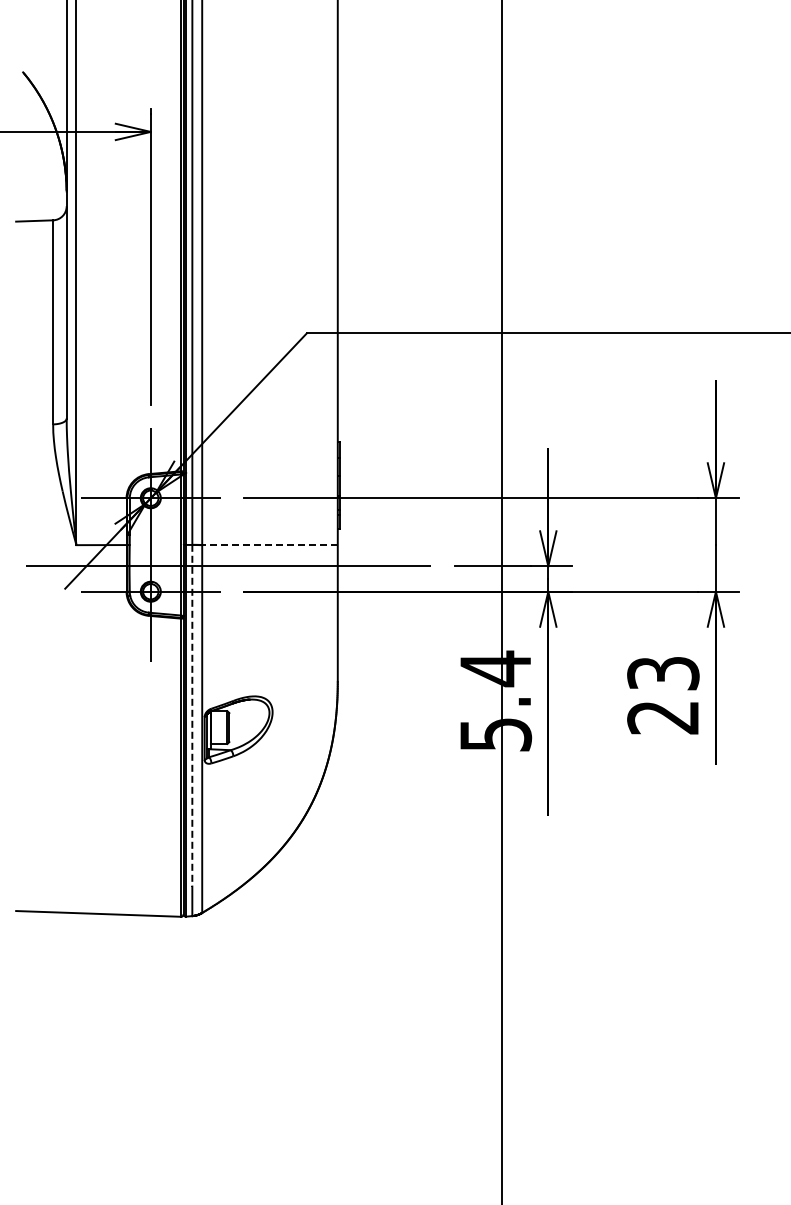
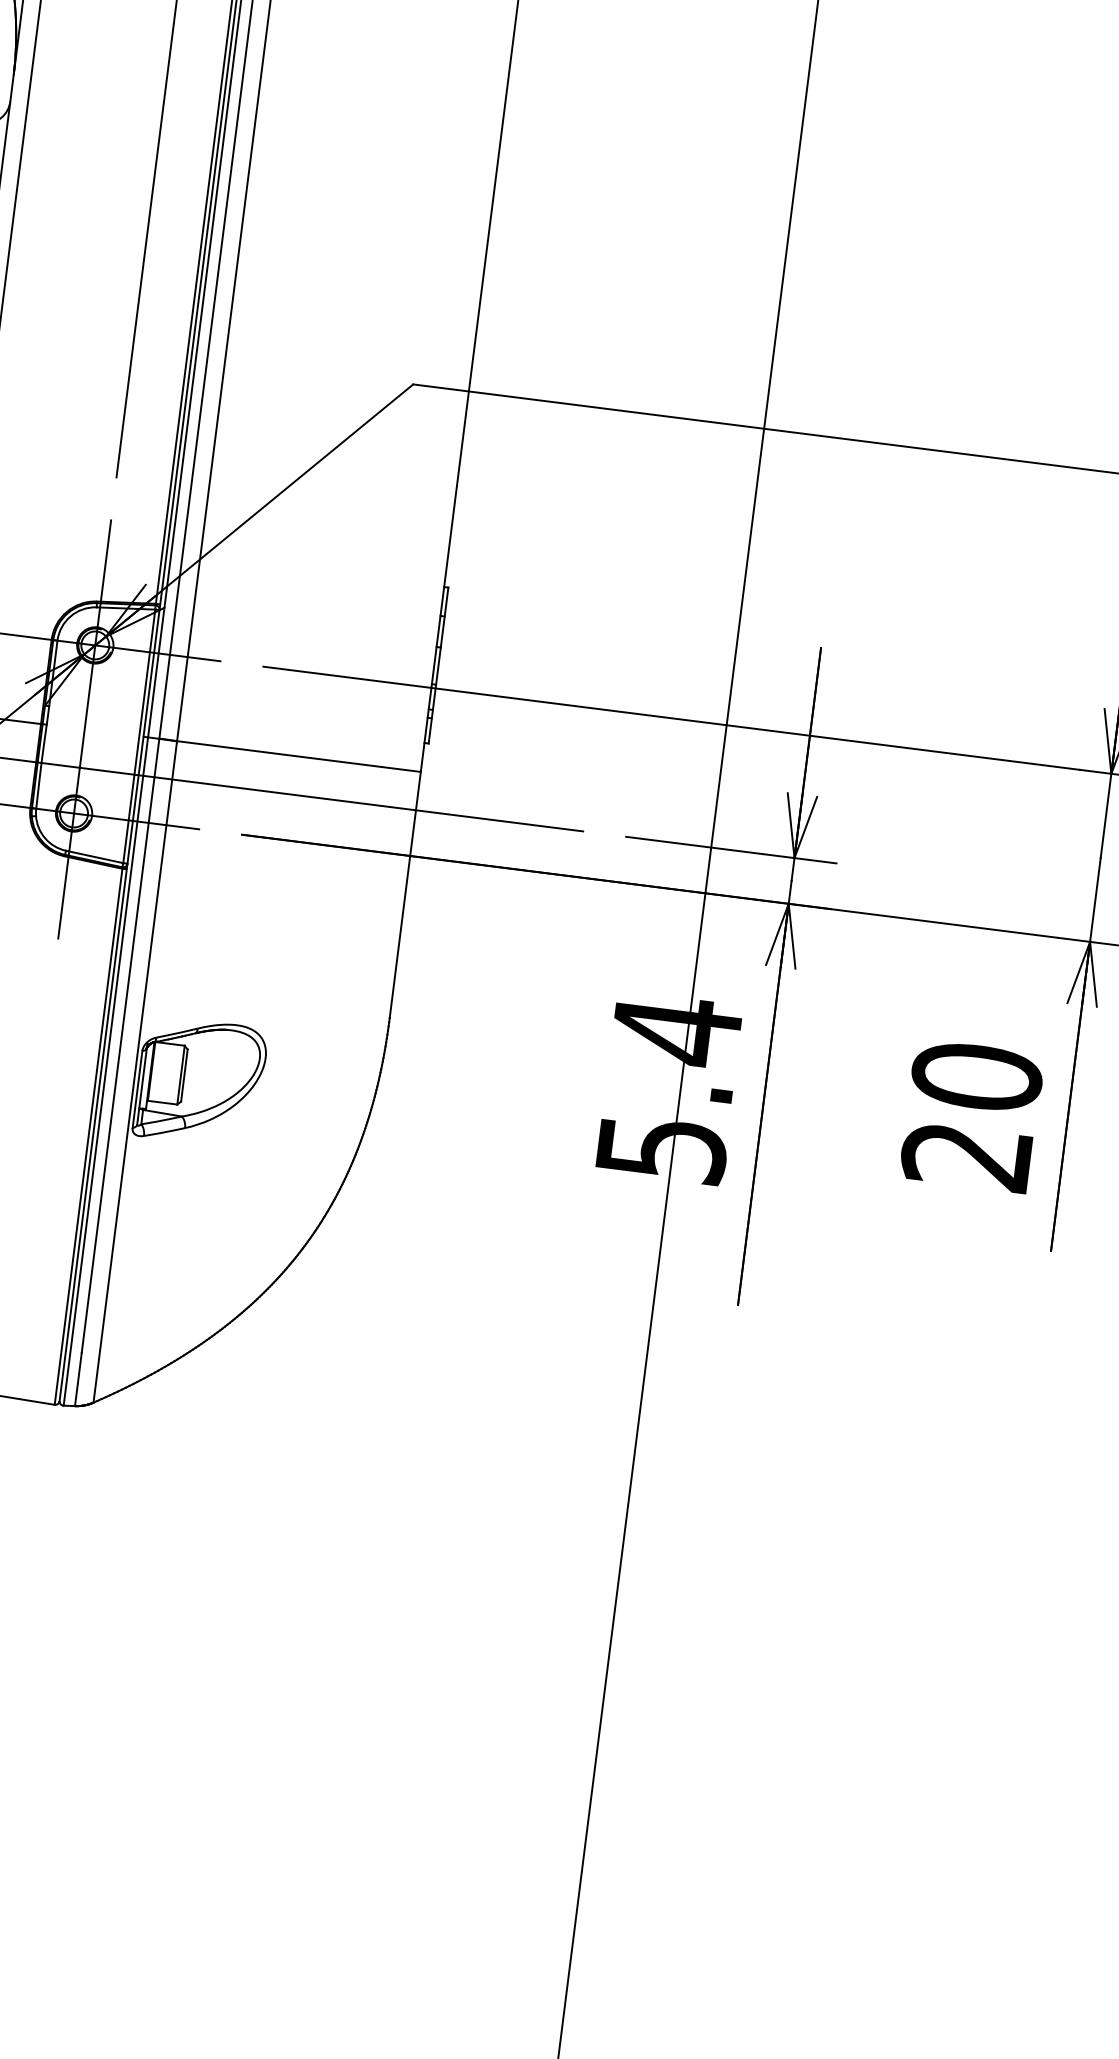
line: (270, 545) -> (299, 757), dashed -> solid
text: (663, 673) -> (977, 1076), 23 -> 20
line: (192, 715) -> (120, 1045), dashed -> solid

